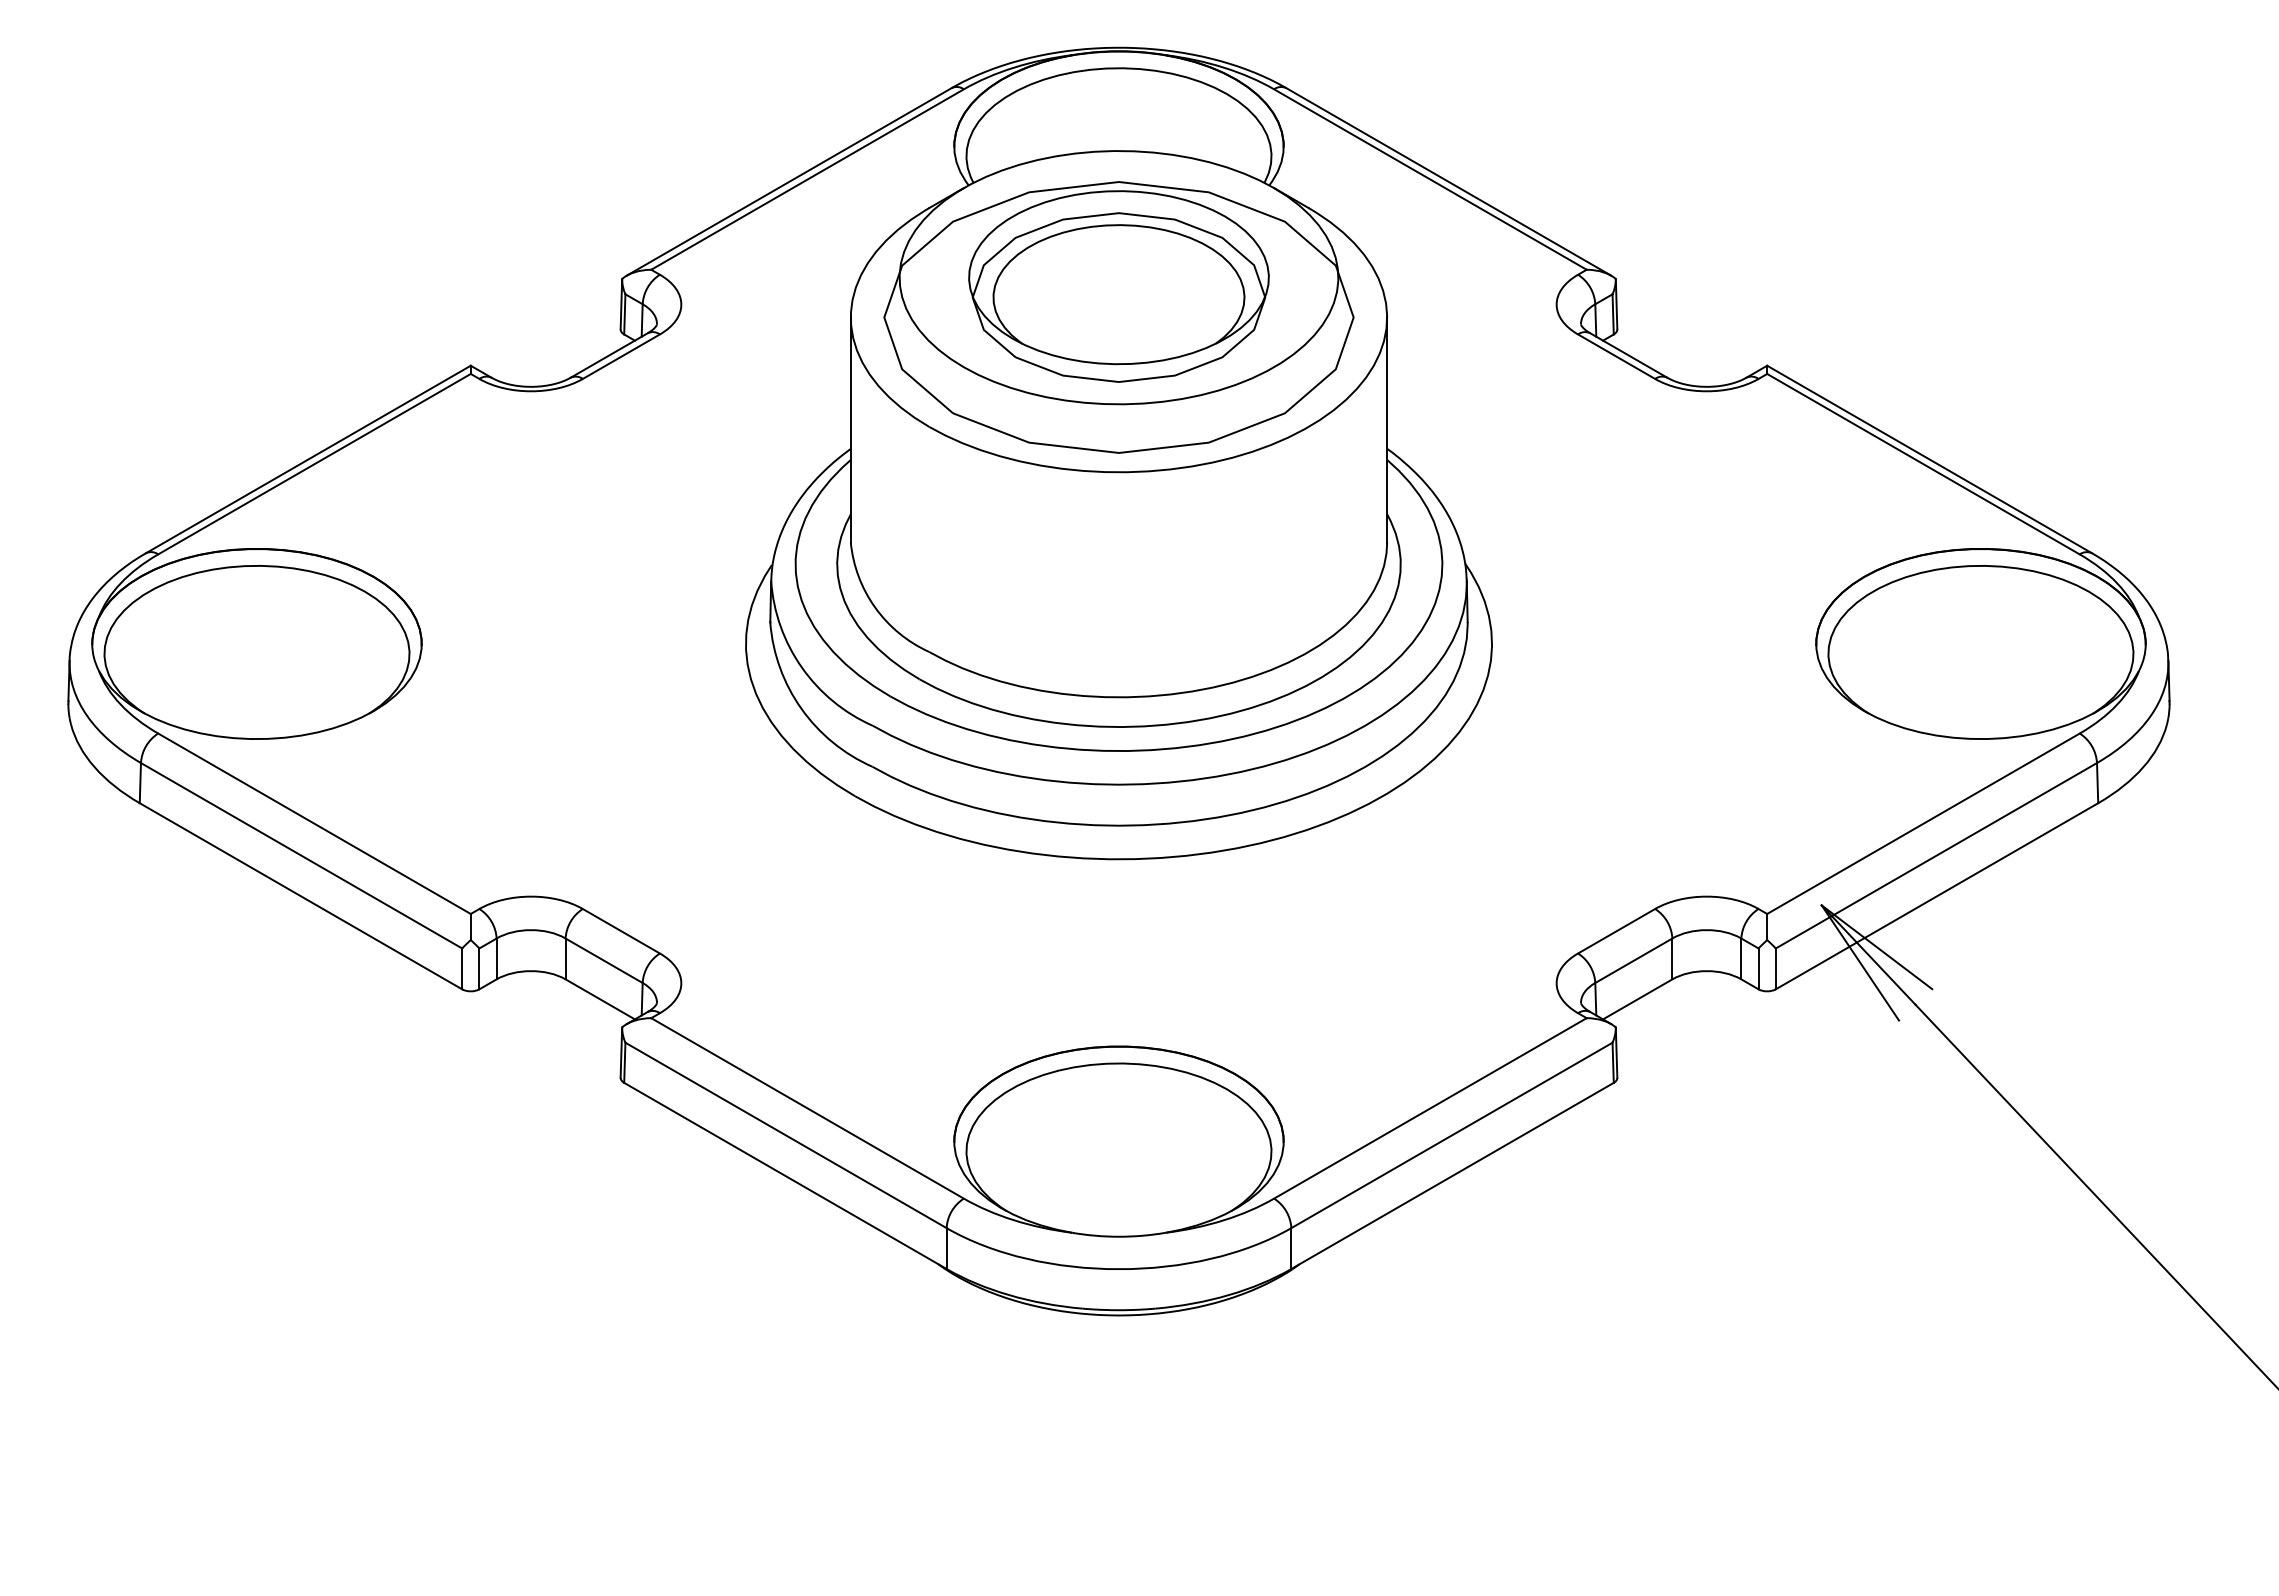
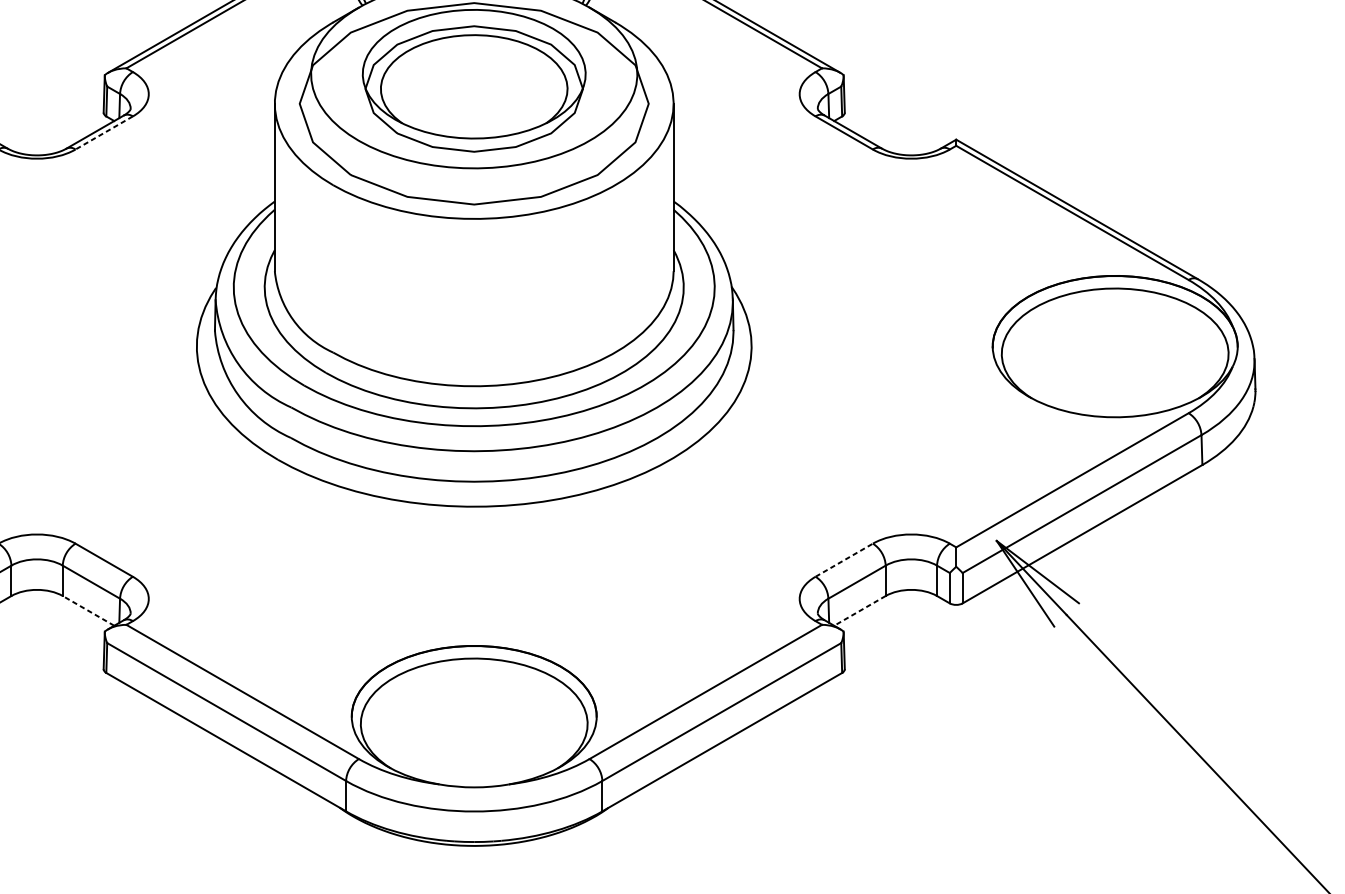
line: (620, 356) -> (103, 132), solid -> dashed
line: (1617, 931) -> (844, 560), solid -> dashed
line: (599, 999) -> (87, 610), solid -> dashed
line: (1637, 999) -> (859, 610), solid -> dashed

